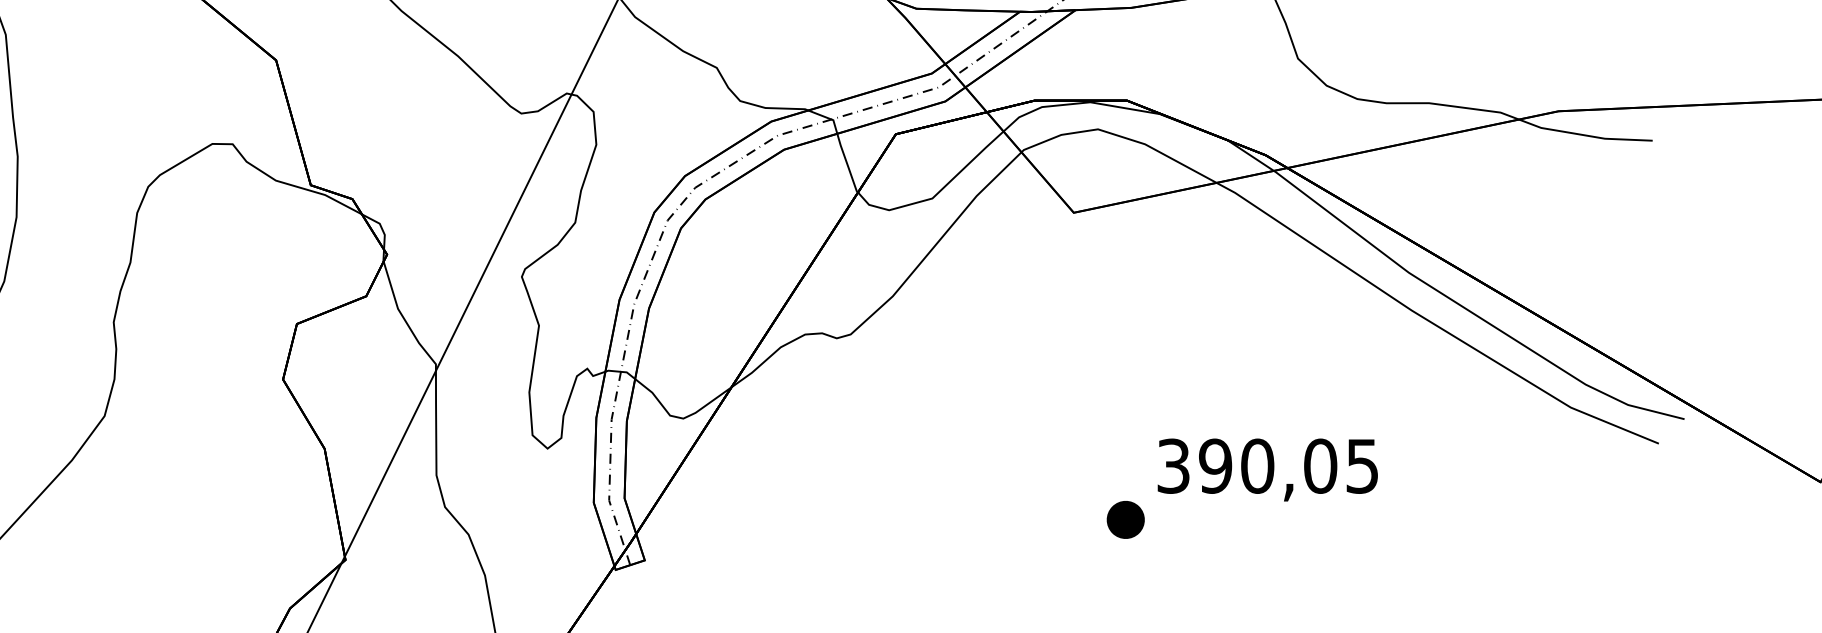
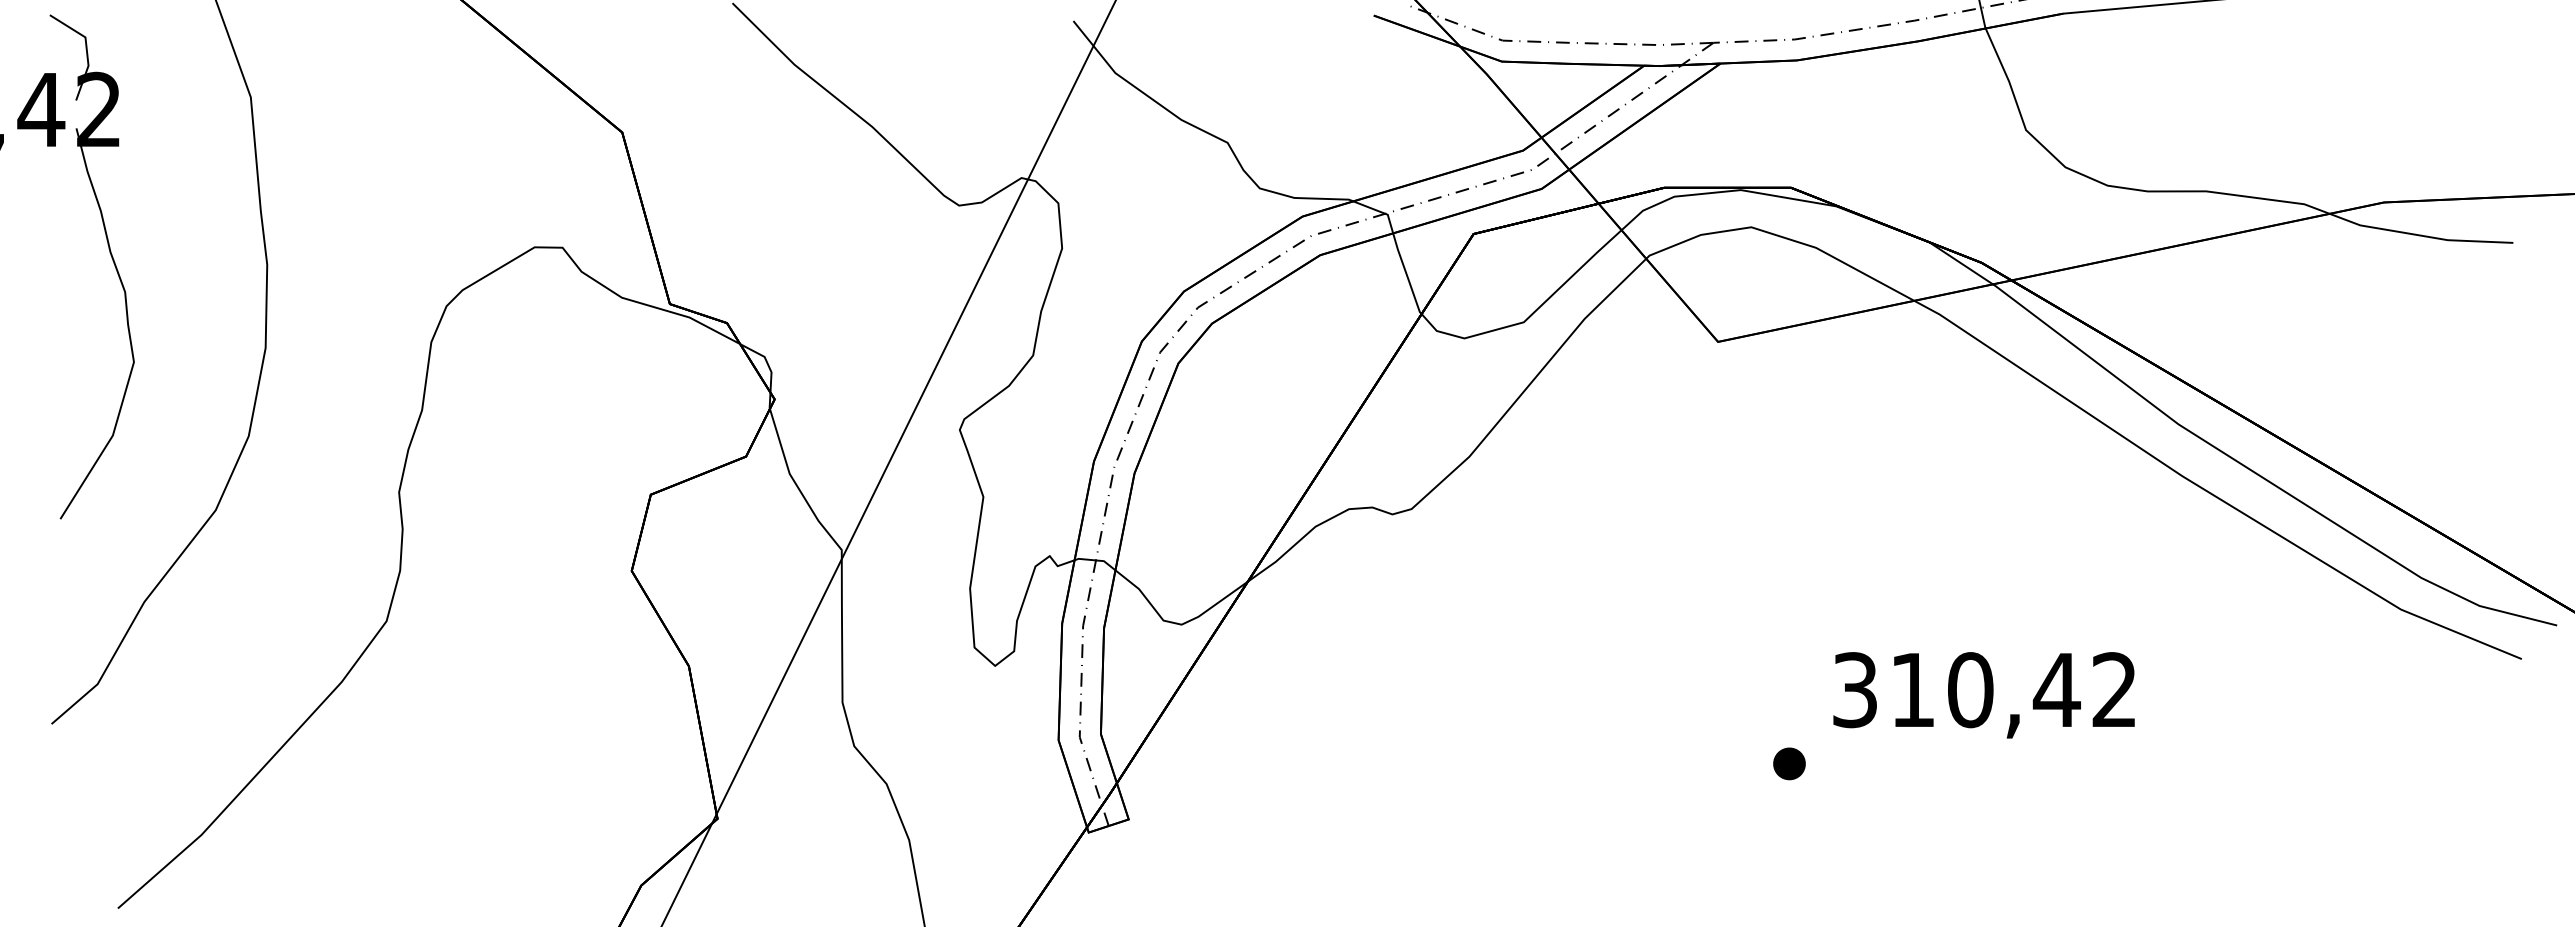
text: (1288, 466) -> (2012, 690), 390,05 -> 310,42
part: (1125, 519) -> (1789, 763), size x0.62

